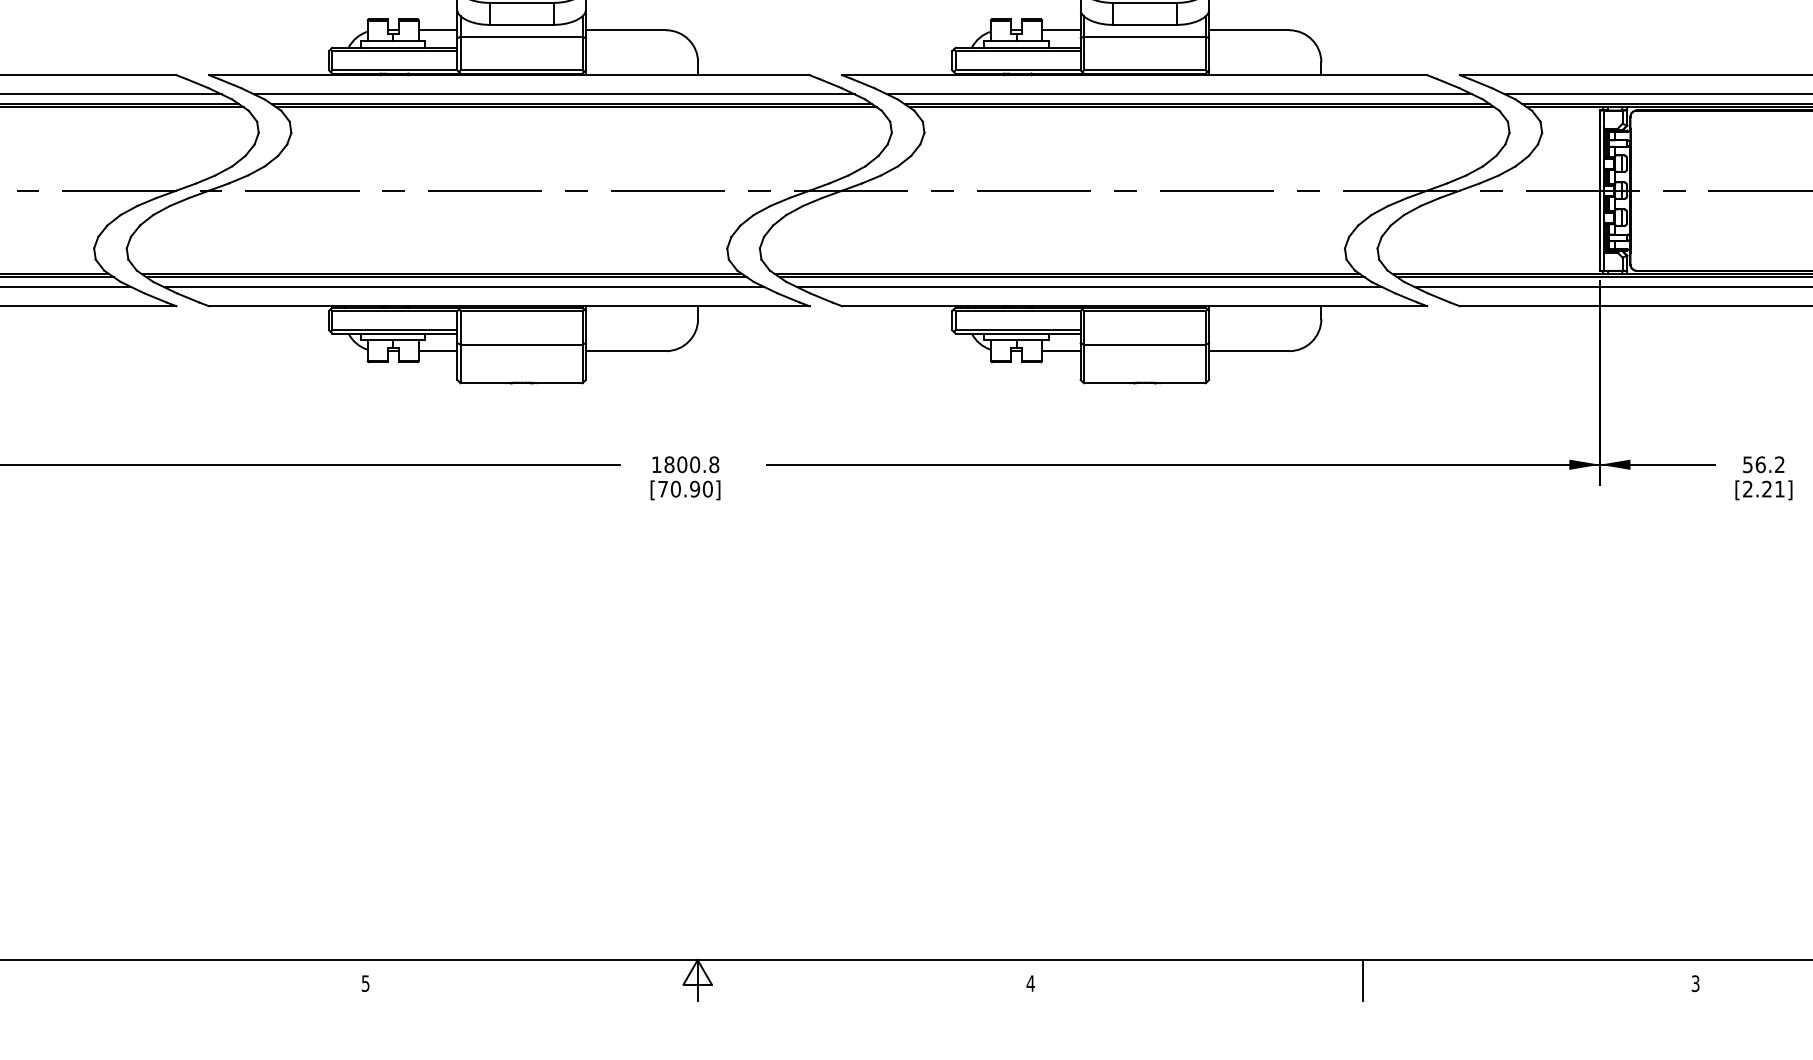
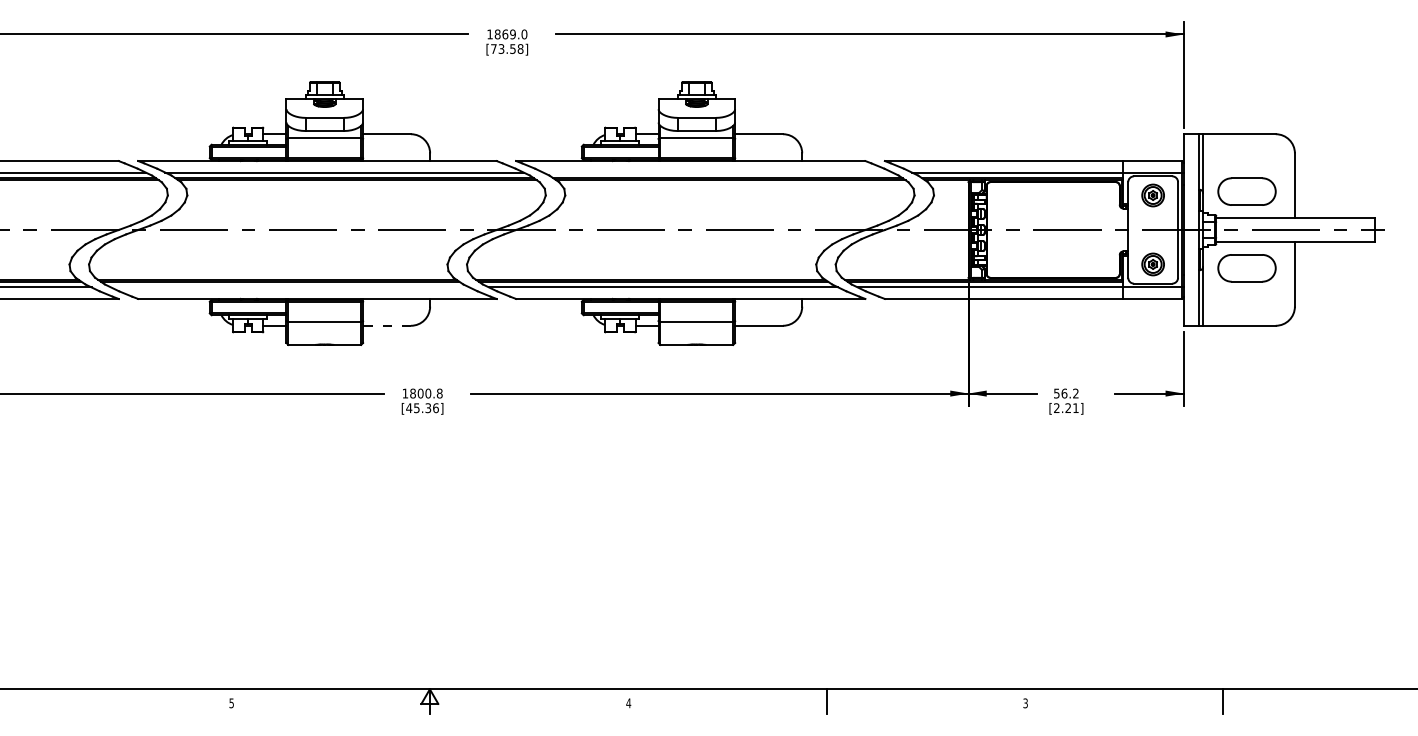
line: (1179, 94) -> (717, 172), removed
line: (464, 287) -> (290, 287), removed
line: (626, 350) -> (387, 325), solid -> dashed
text: (685, 489) -> (422, 408), [70.90] -> [45.36]

